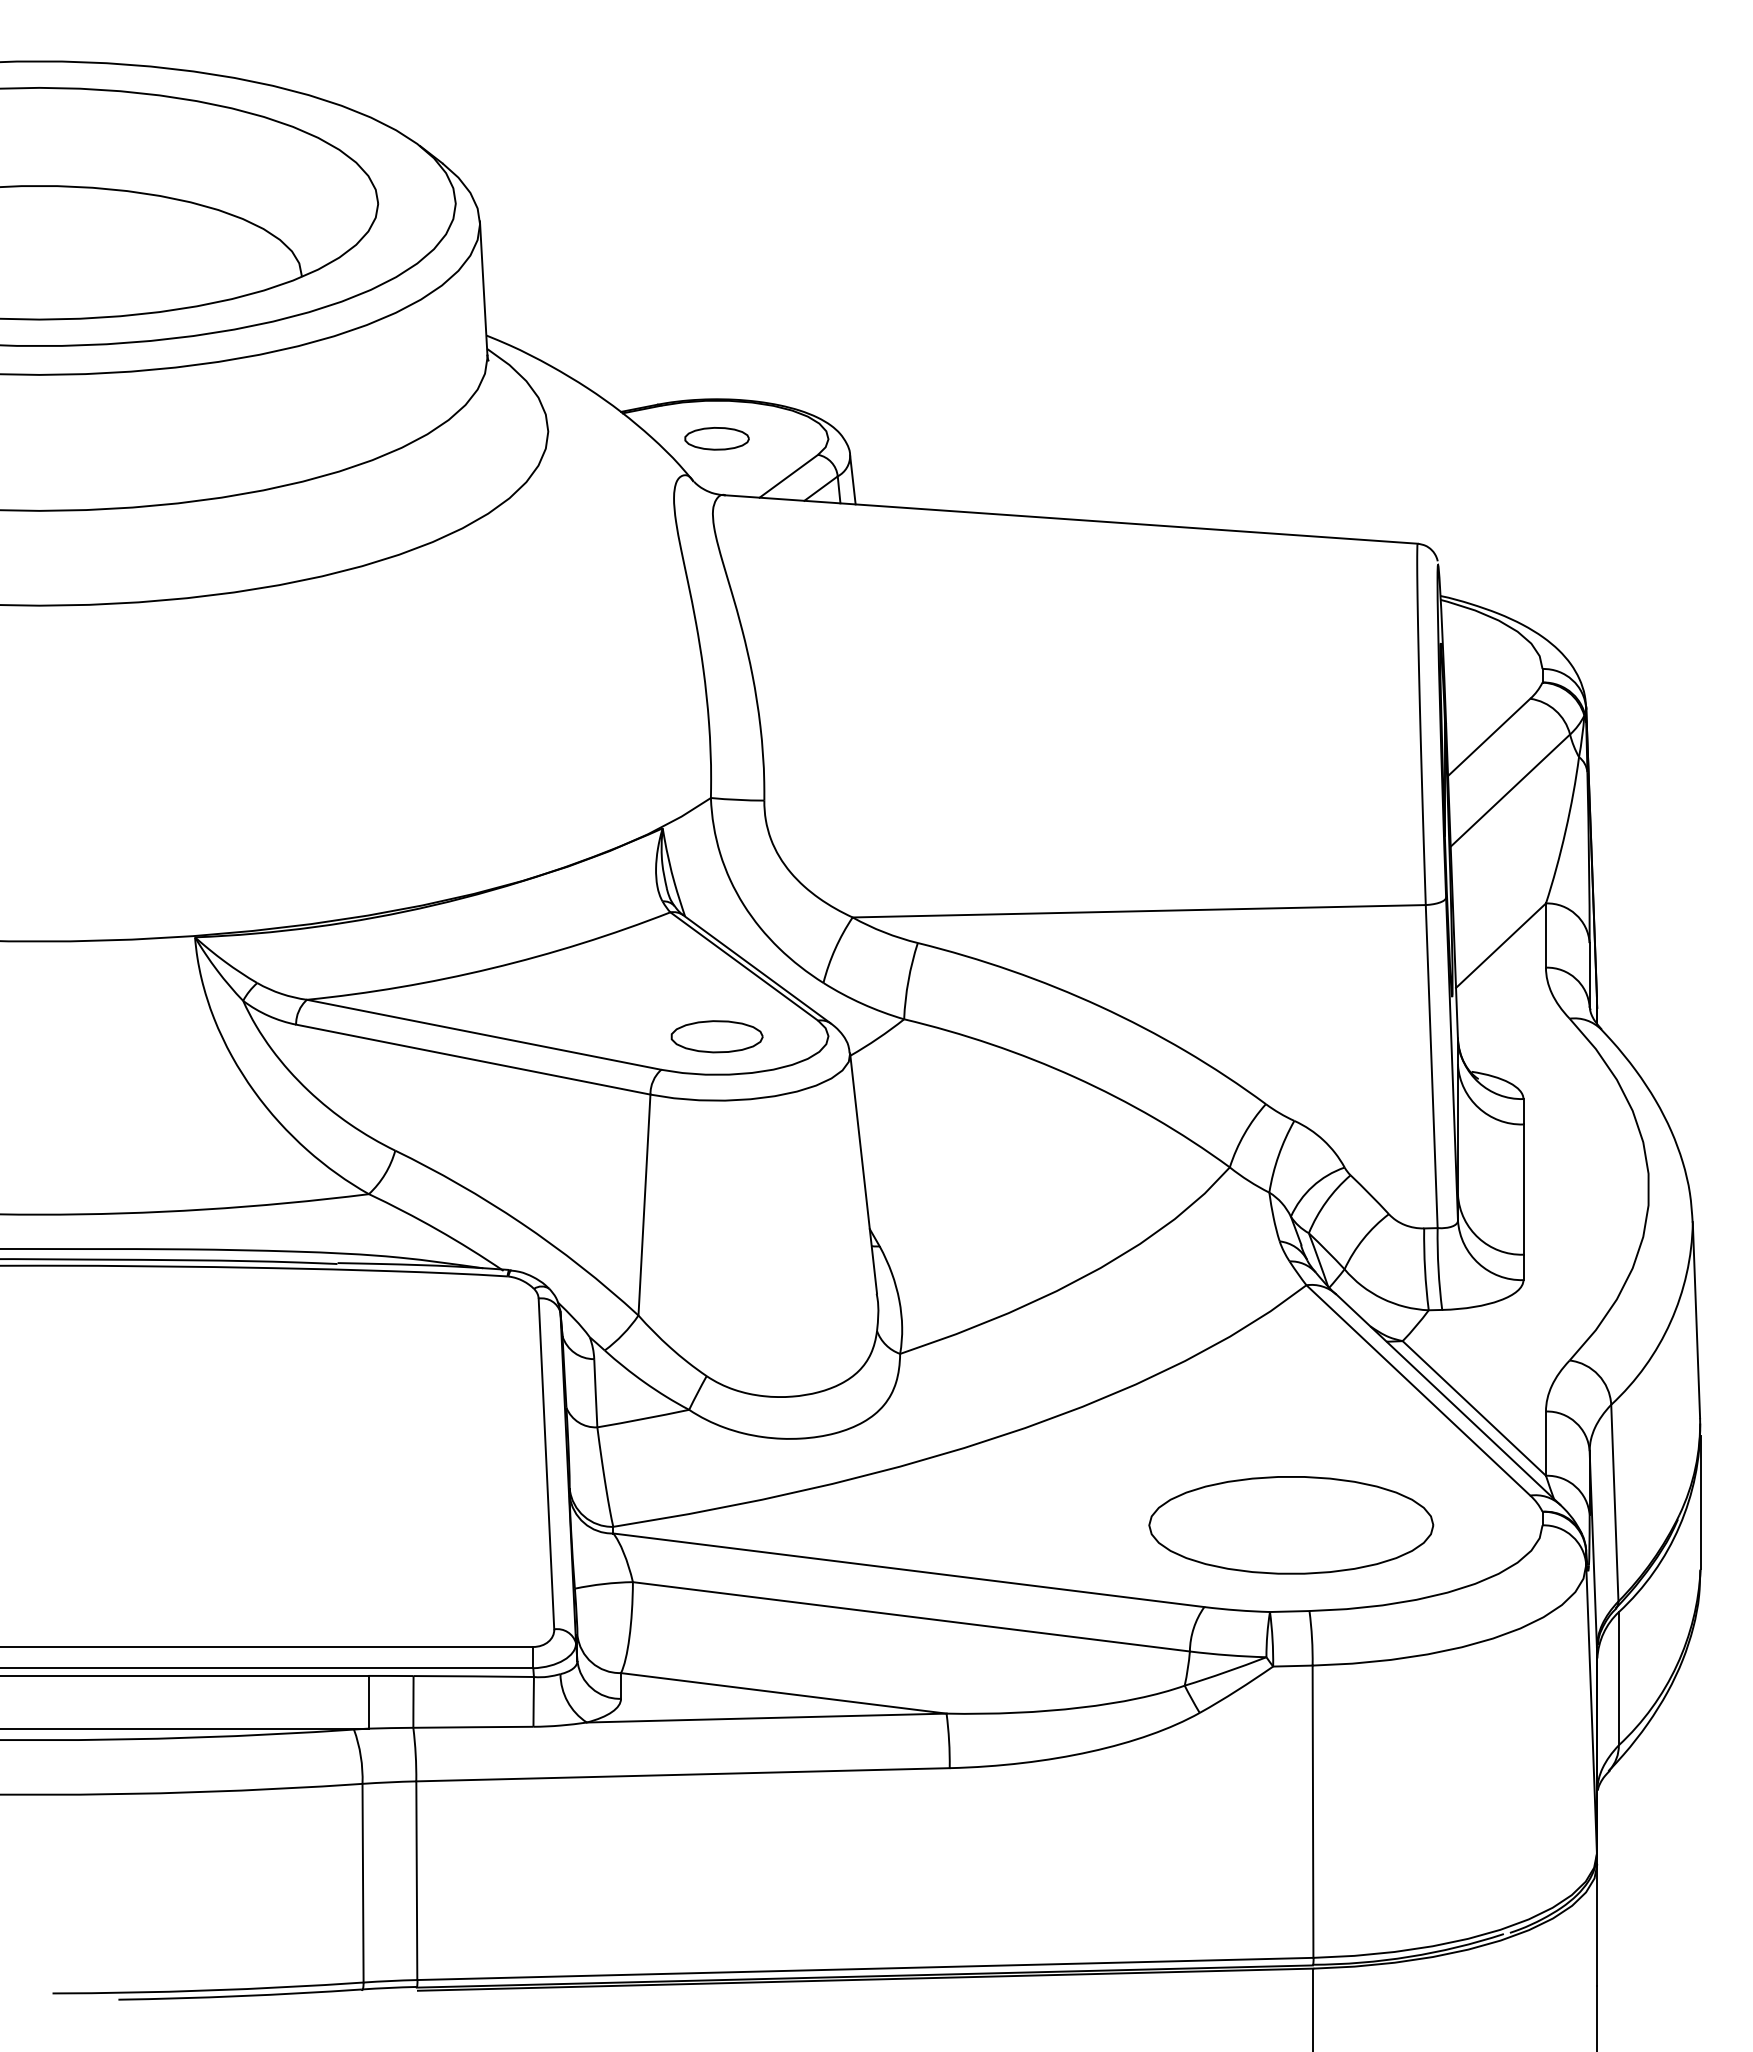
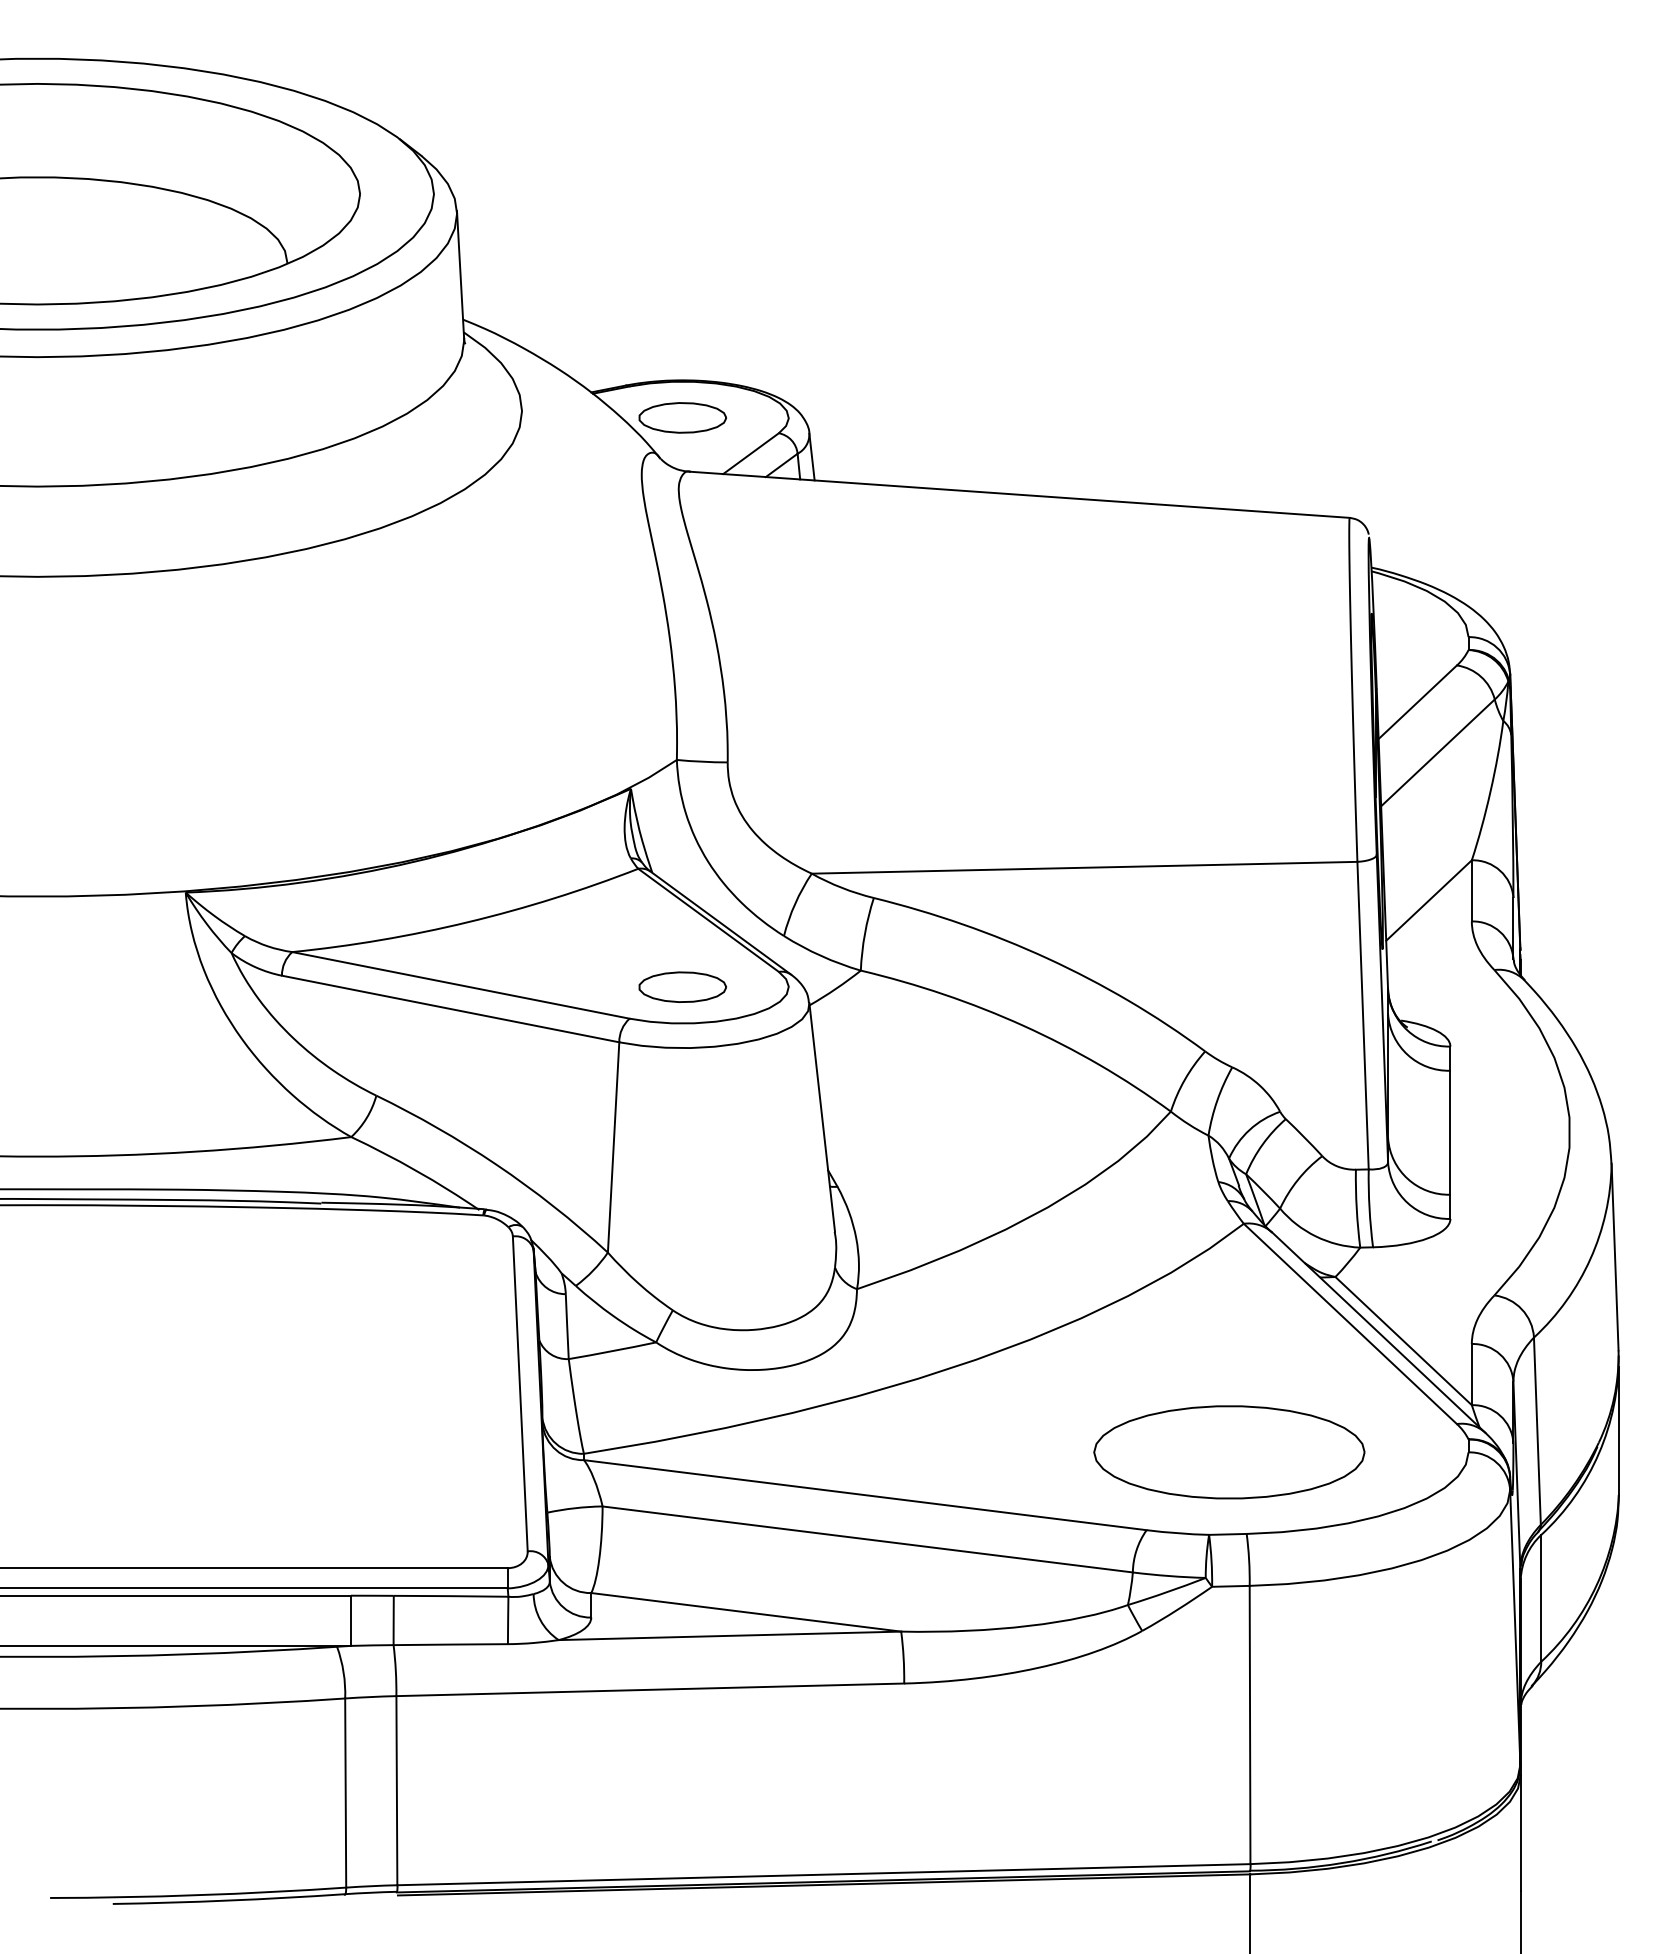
part: (716, 438) -> (682, 417), size x1.43

